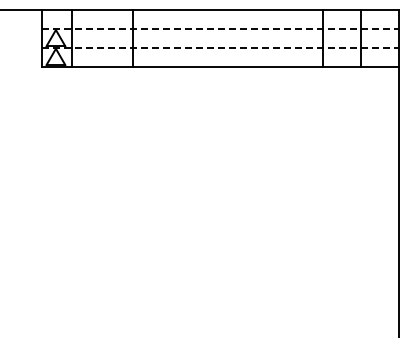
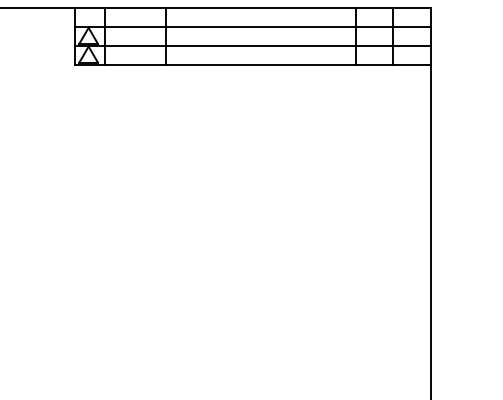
line: (220, 28) -> (253, 26), dashed -> solid
line: (220, 47) -> (253, 45), dashed -> solid

